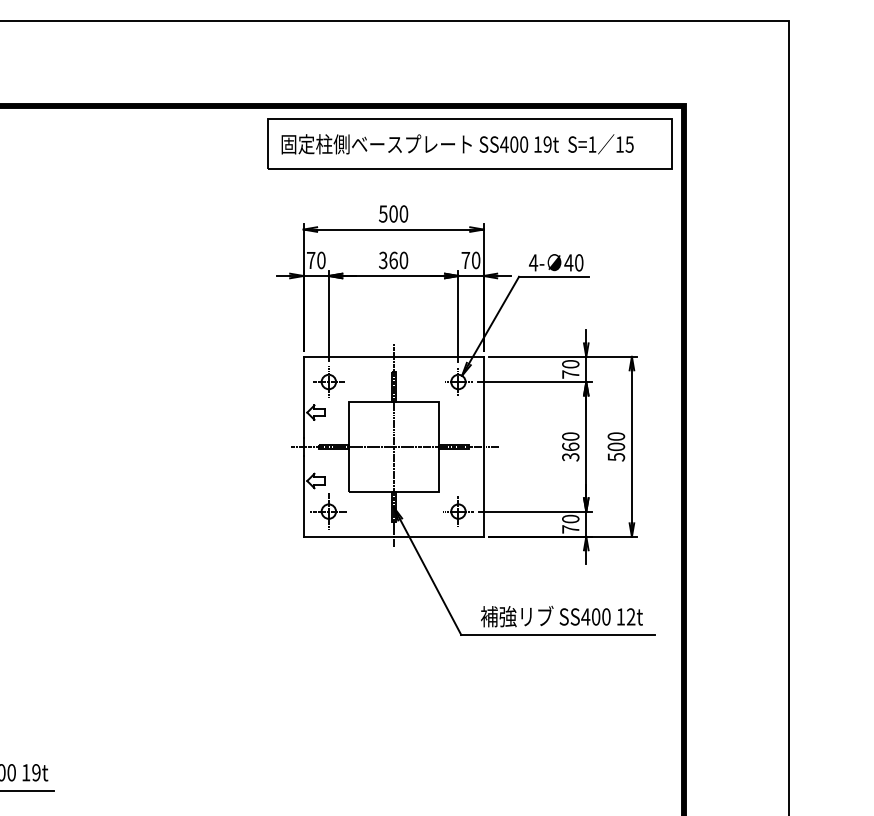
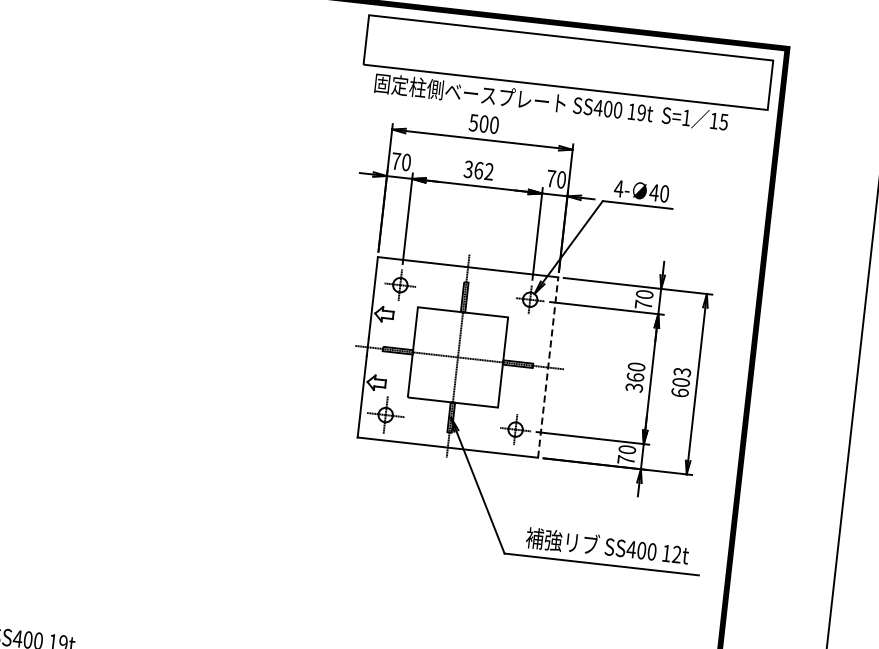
text: (457, 144) -> (551, 102), moved
text: (403, 260) -> (488, 171), 360 -> 362
line: (483, 446) -> (548, 367), solid -> dashed
text: (616, 446) -> (681, 382), 500 -> 603

